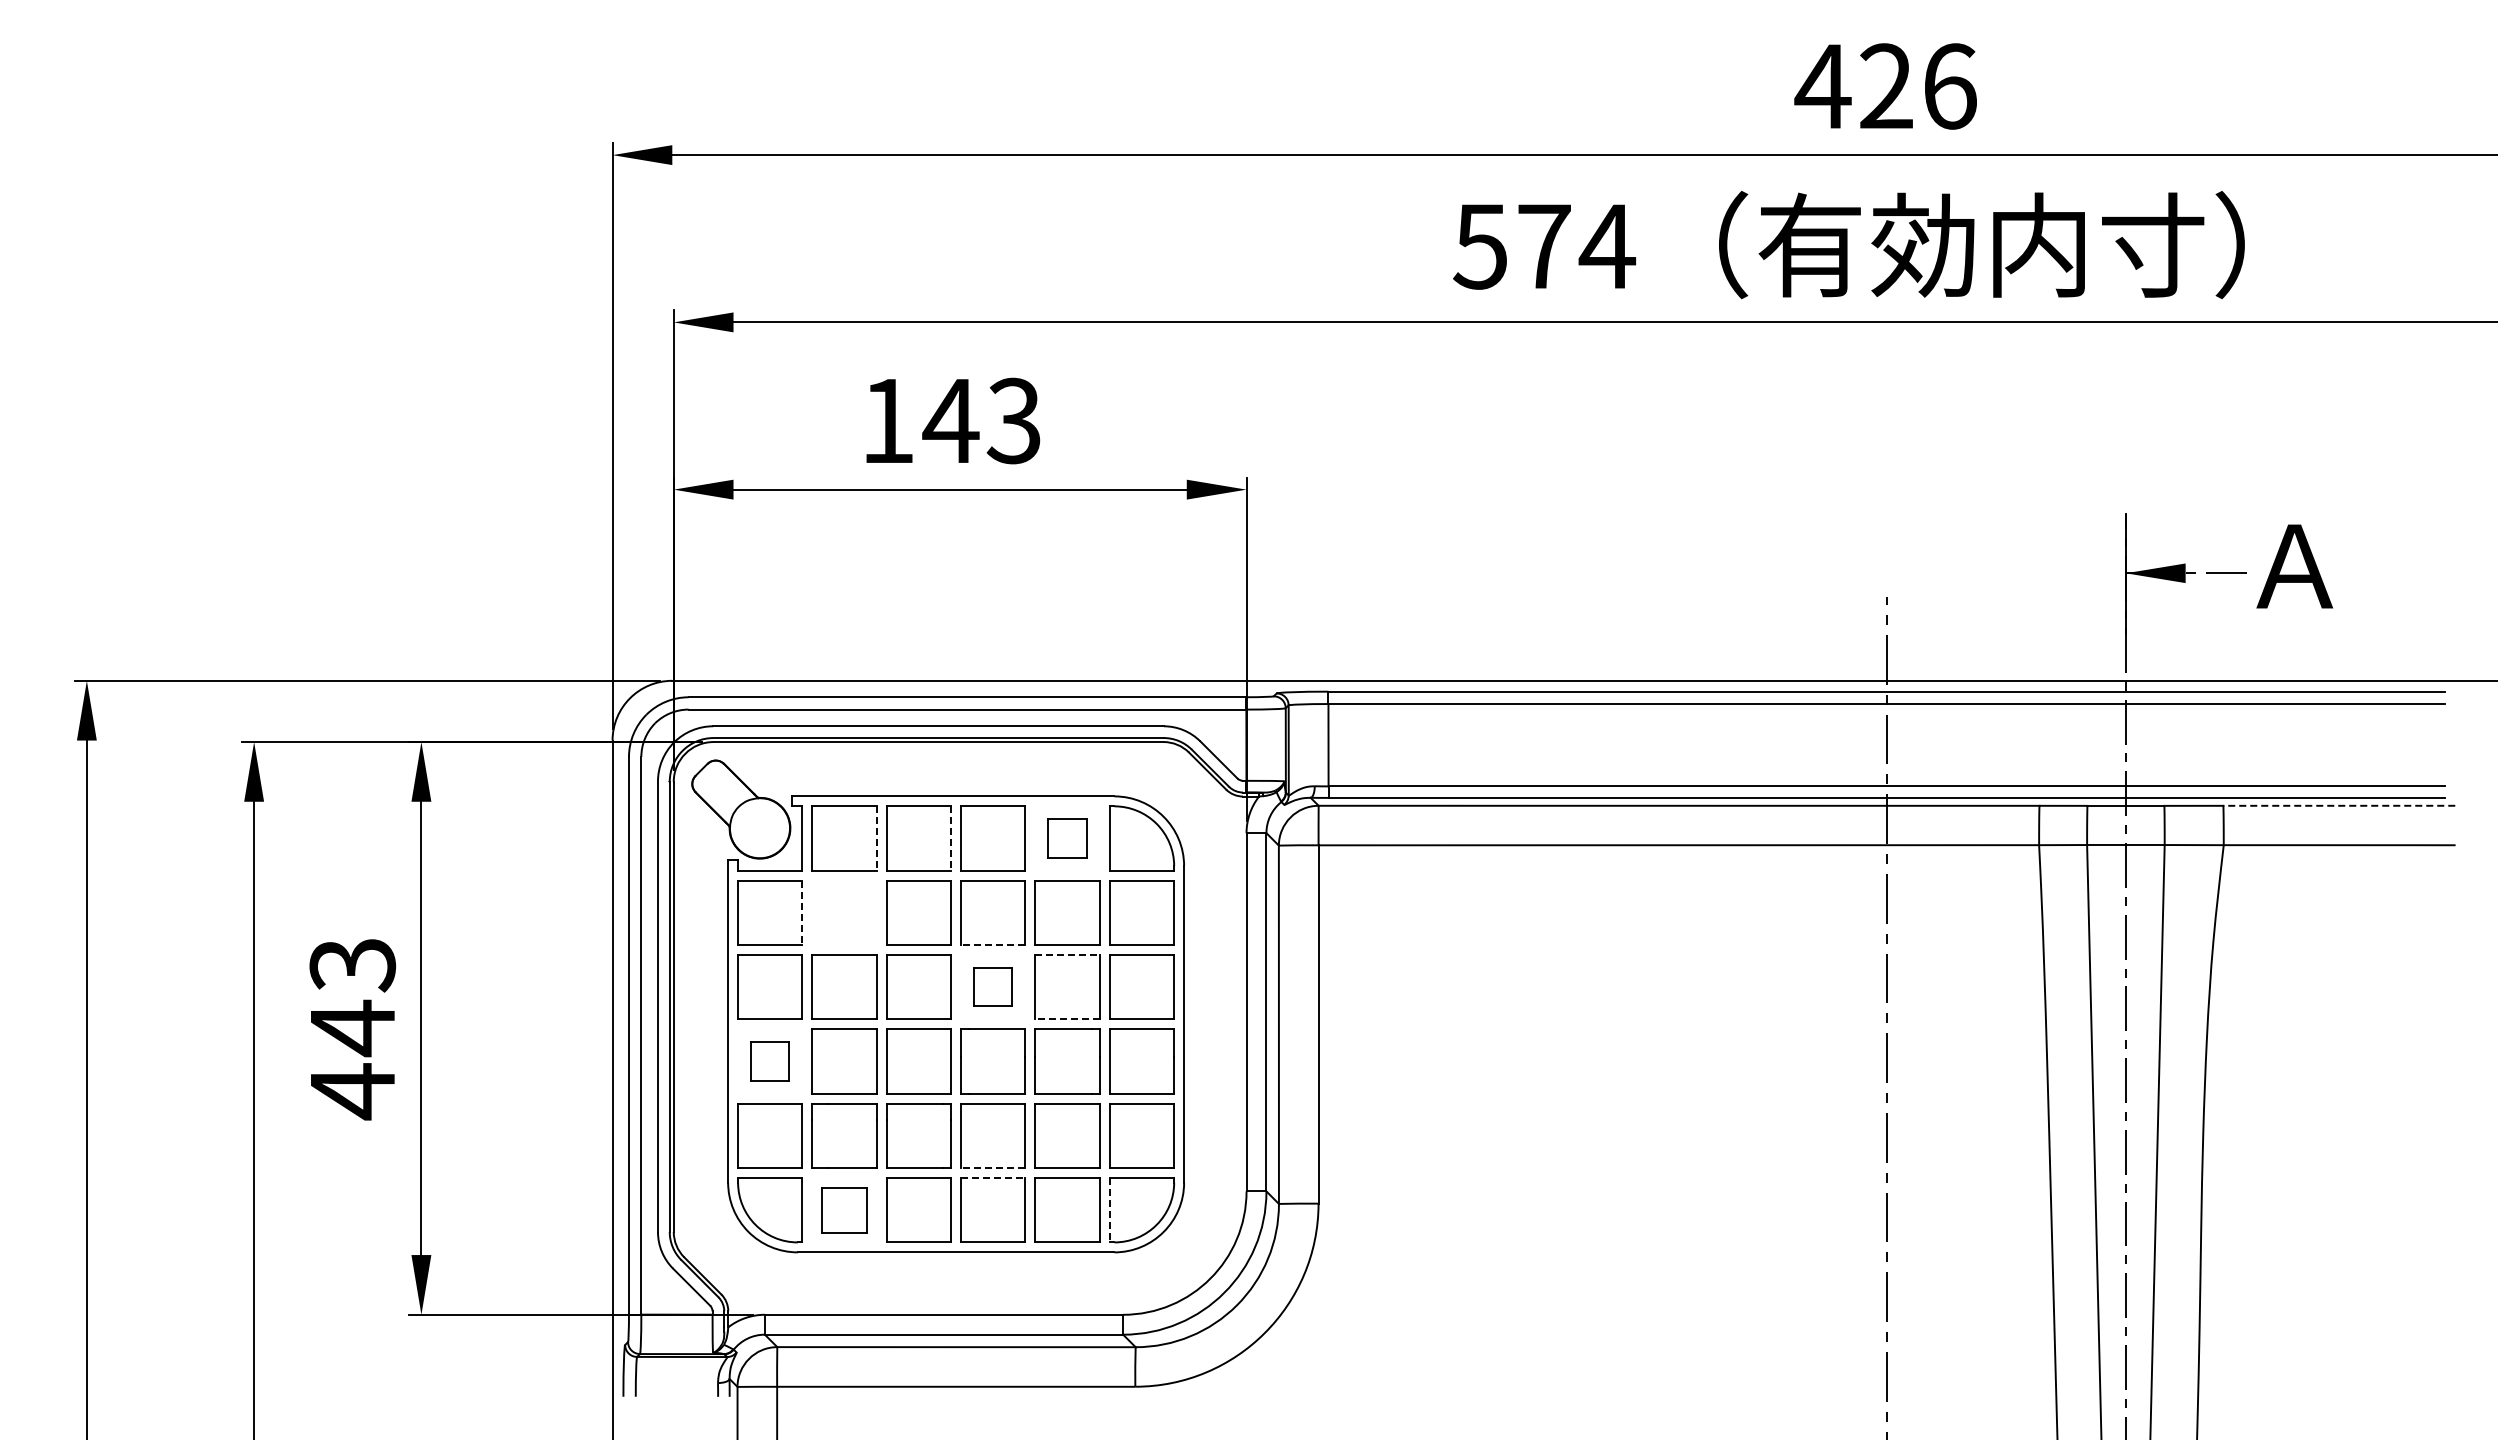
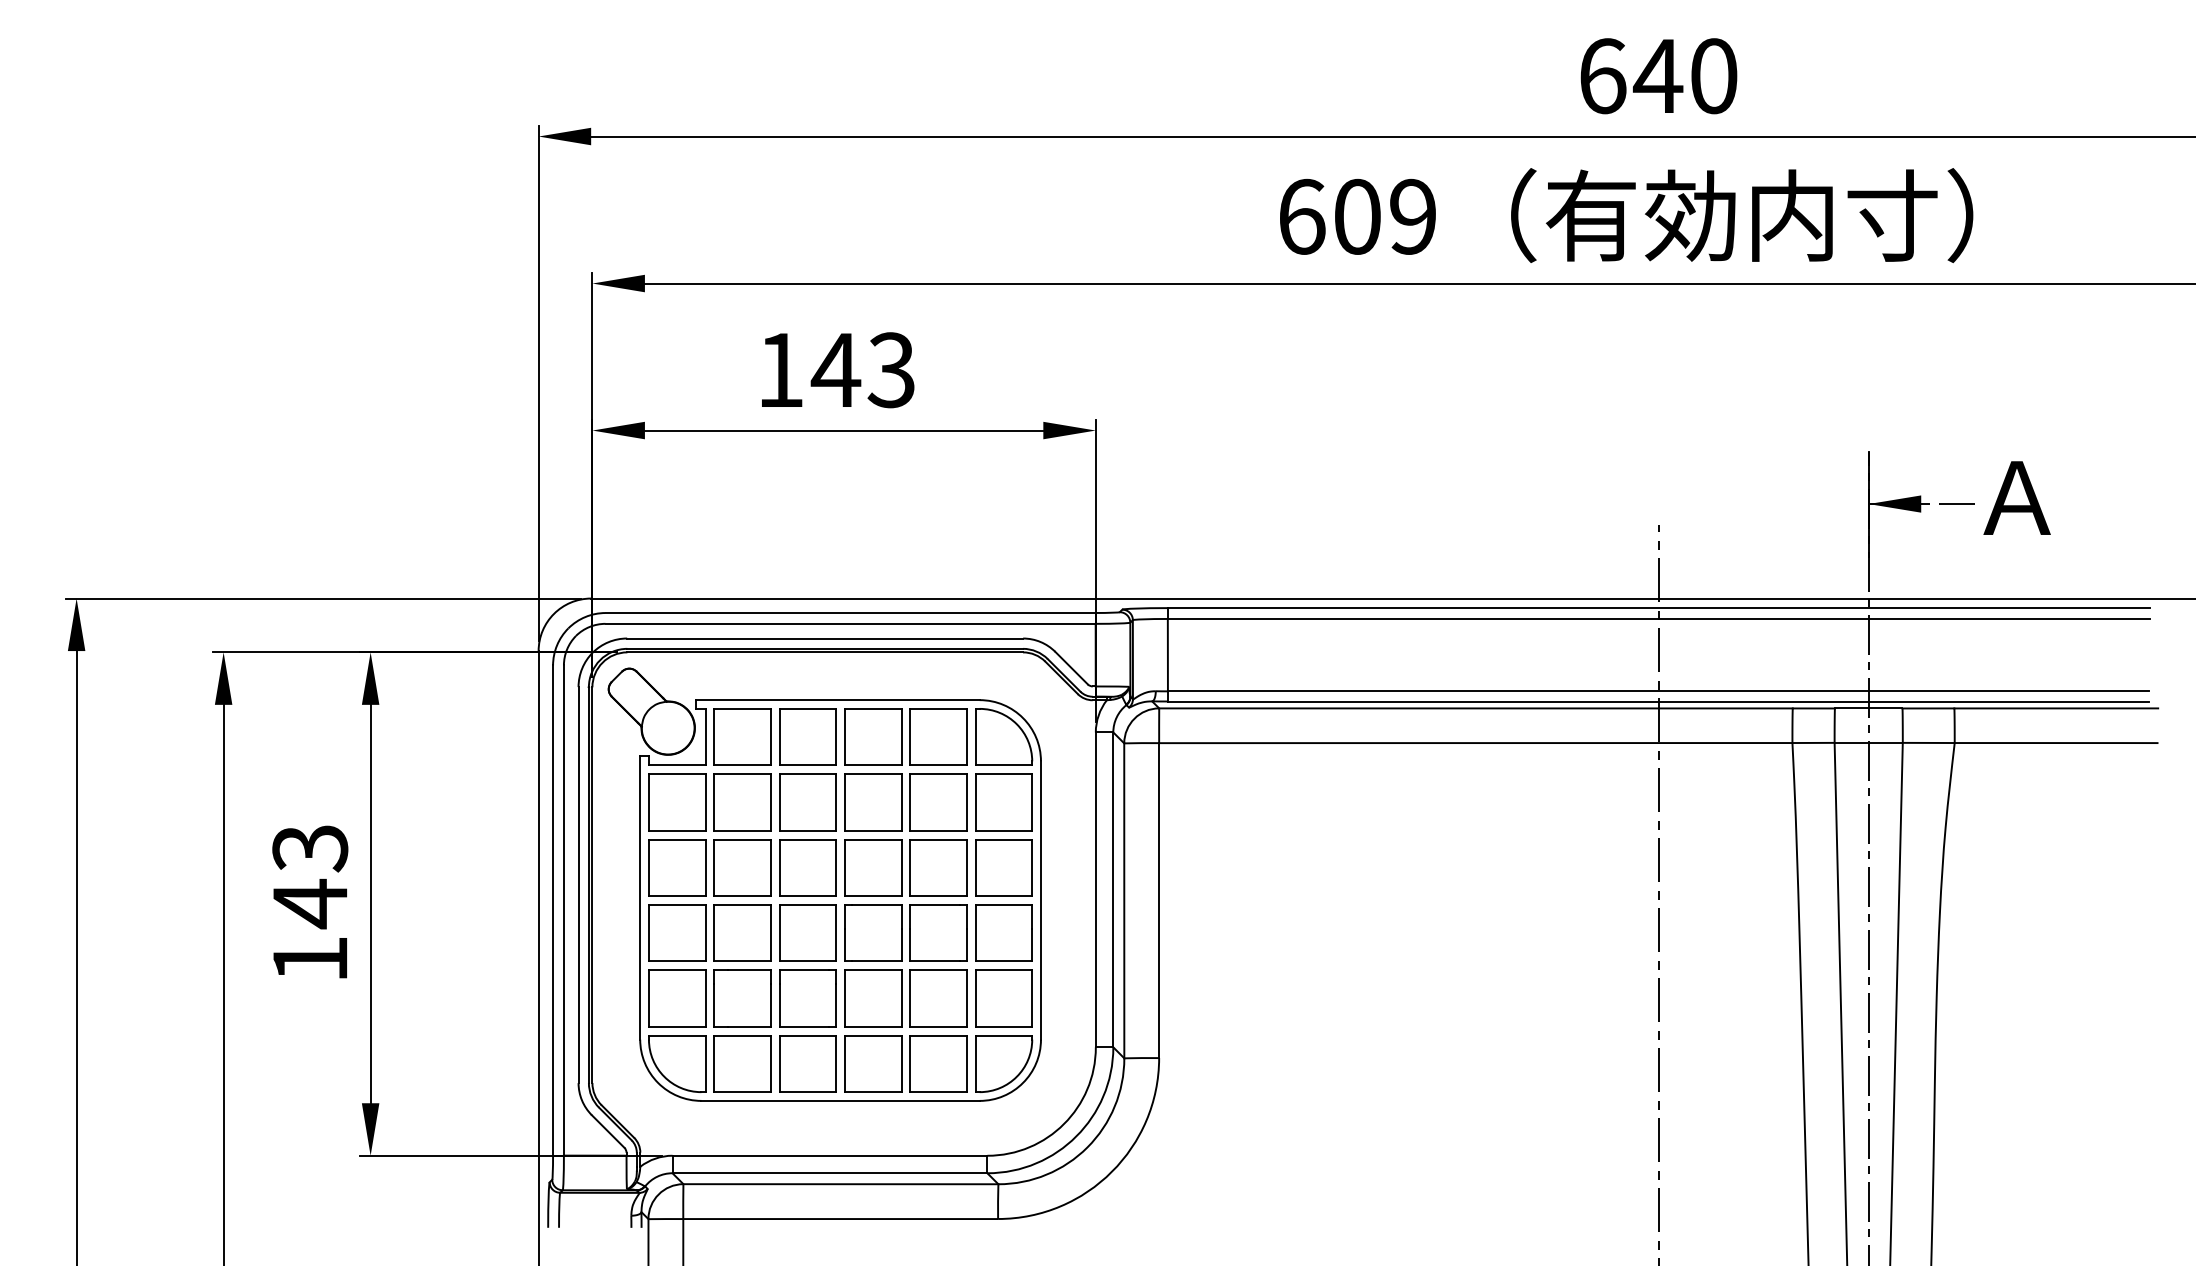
text: (1885, 86) -> (1657, 76), 426 -> 640
text: (1544, 246) -> (1357, 216), 574 -> 609
line: (2339, 805) -> (2056, 708), dashed -> solid
part: (1067, 838) -> (938, 737), size x1.67
line: (876, 839) -> (770, 738), dashed -> solid
line: (951, 839) -> (836, 738), dashed -> solid
part: (844, 912) -> (742, 802), added
line: (802, 913) -> (705, 803), dashed -> solid
line: (992, 945) -> (872, 831), dashed -> solid
line: (1068, 955) -> (939, 839), dashed -> solid
part: (992, 986) -> (872, 867), size x1.67
line: (1067, 1019) -> (938, 896), dashed -> solid
part: (769, 1061) -> (676, 933), size x1.67
text: (352, 1091) -> (310, 959), 443 -> 143
line: (992, 1168) -> (872, 1027), dashed -> solid
line: (993, 1178) -> (873, 1035), dashed -> solid
part: (844, 1209) -> (742, 1063), size x1.43
line: (1109, 1210) -> (975, 1064), dashed -> solid

